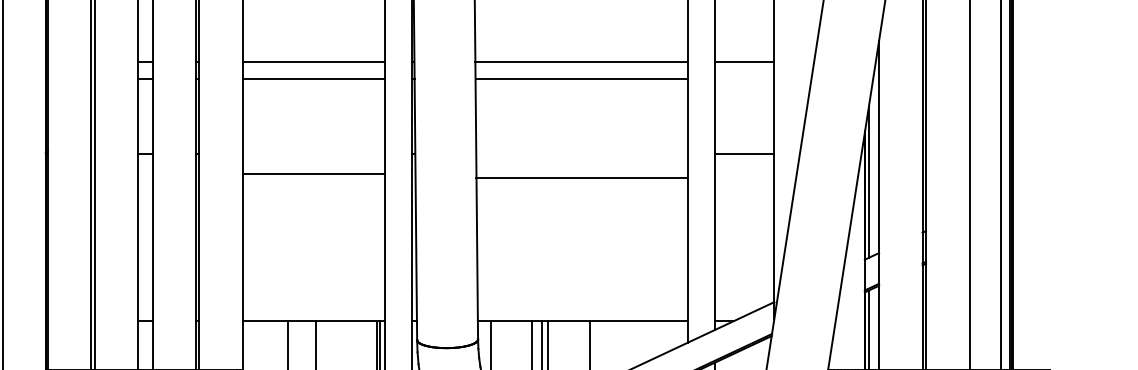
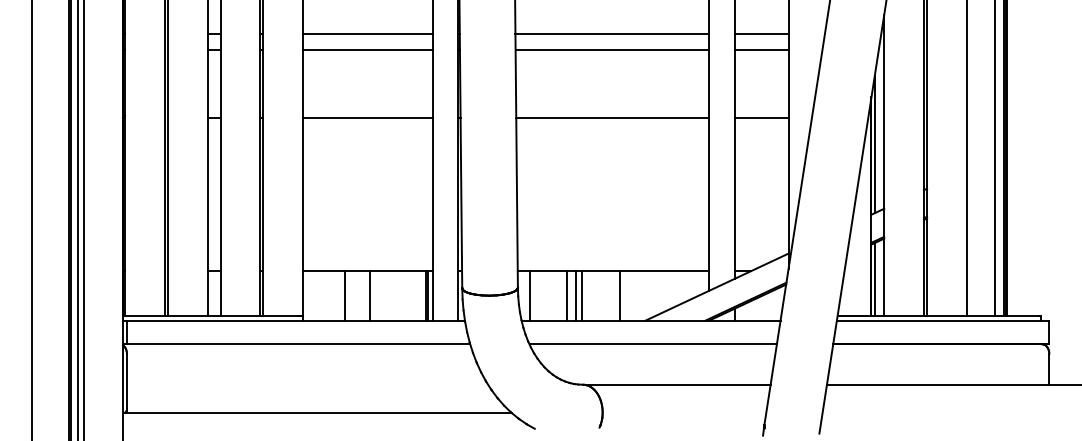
line: (744, 79) -> (761, 50), added
line: (313, 173) -> (367, 118), moved
line: (581, 178) -> (612, 118), moved

